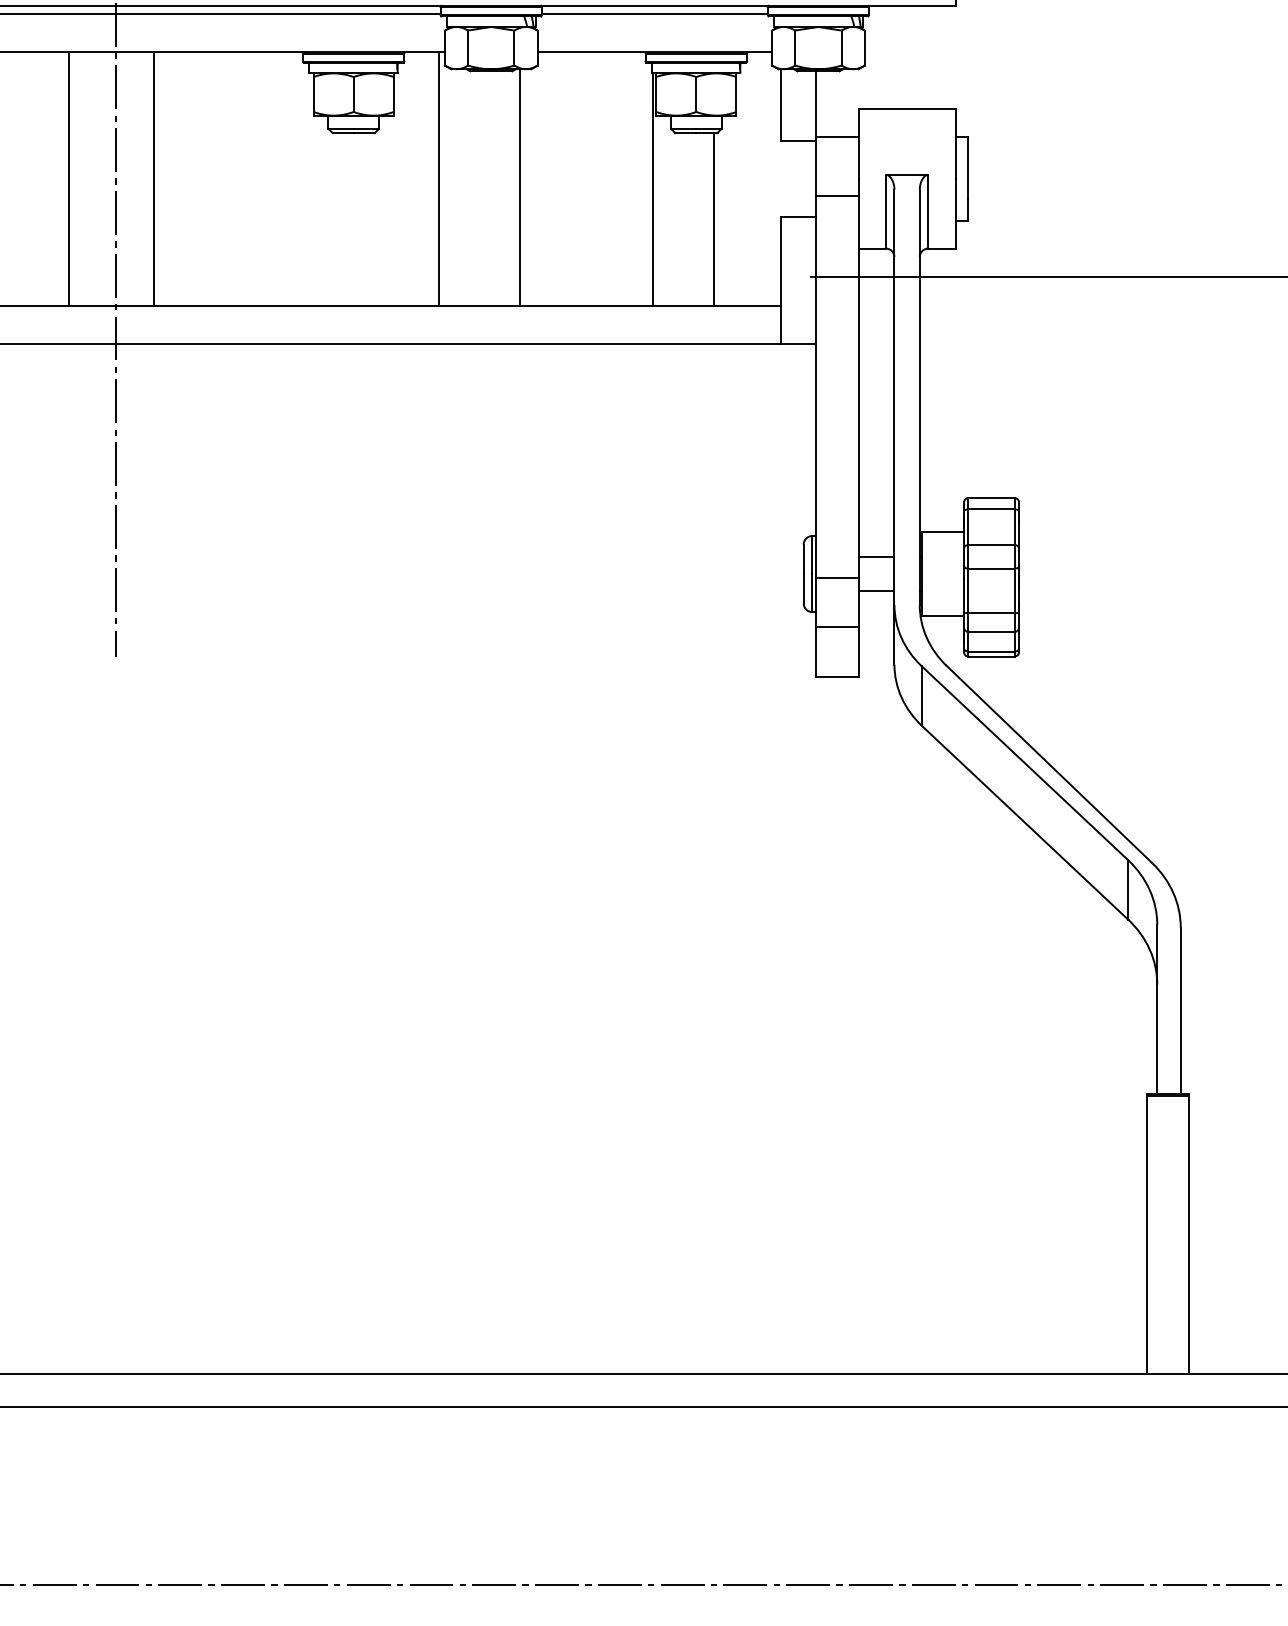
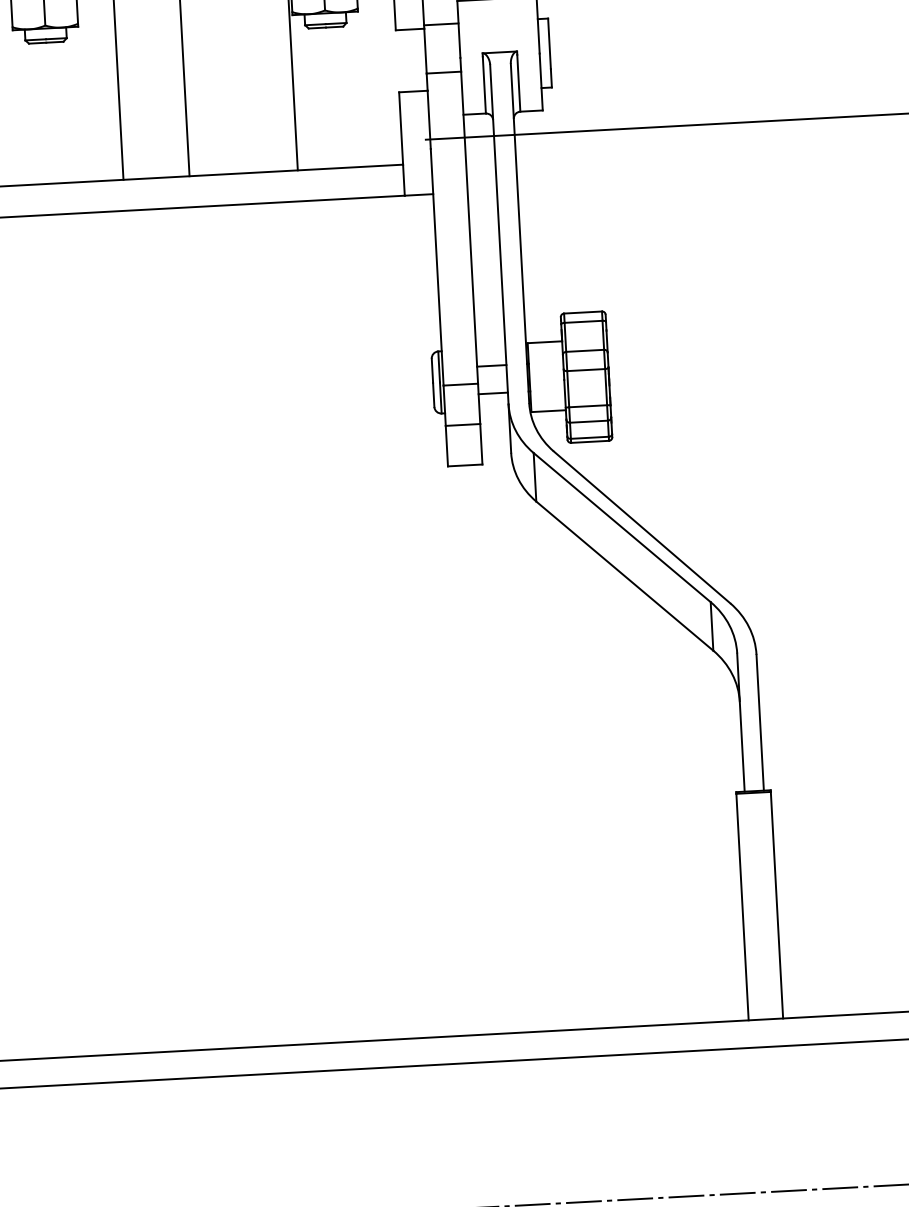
line: (714, 219) -> (344, 97), removed

